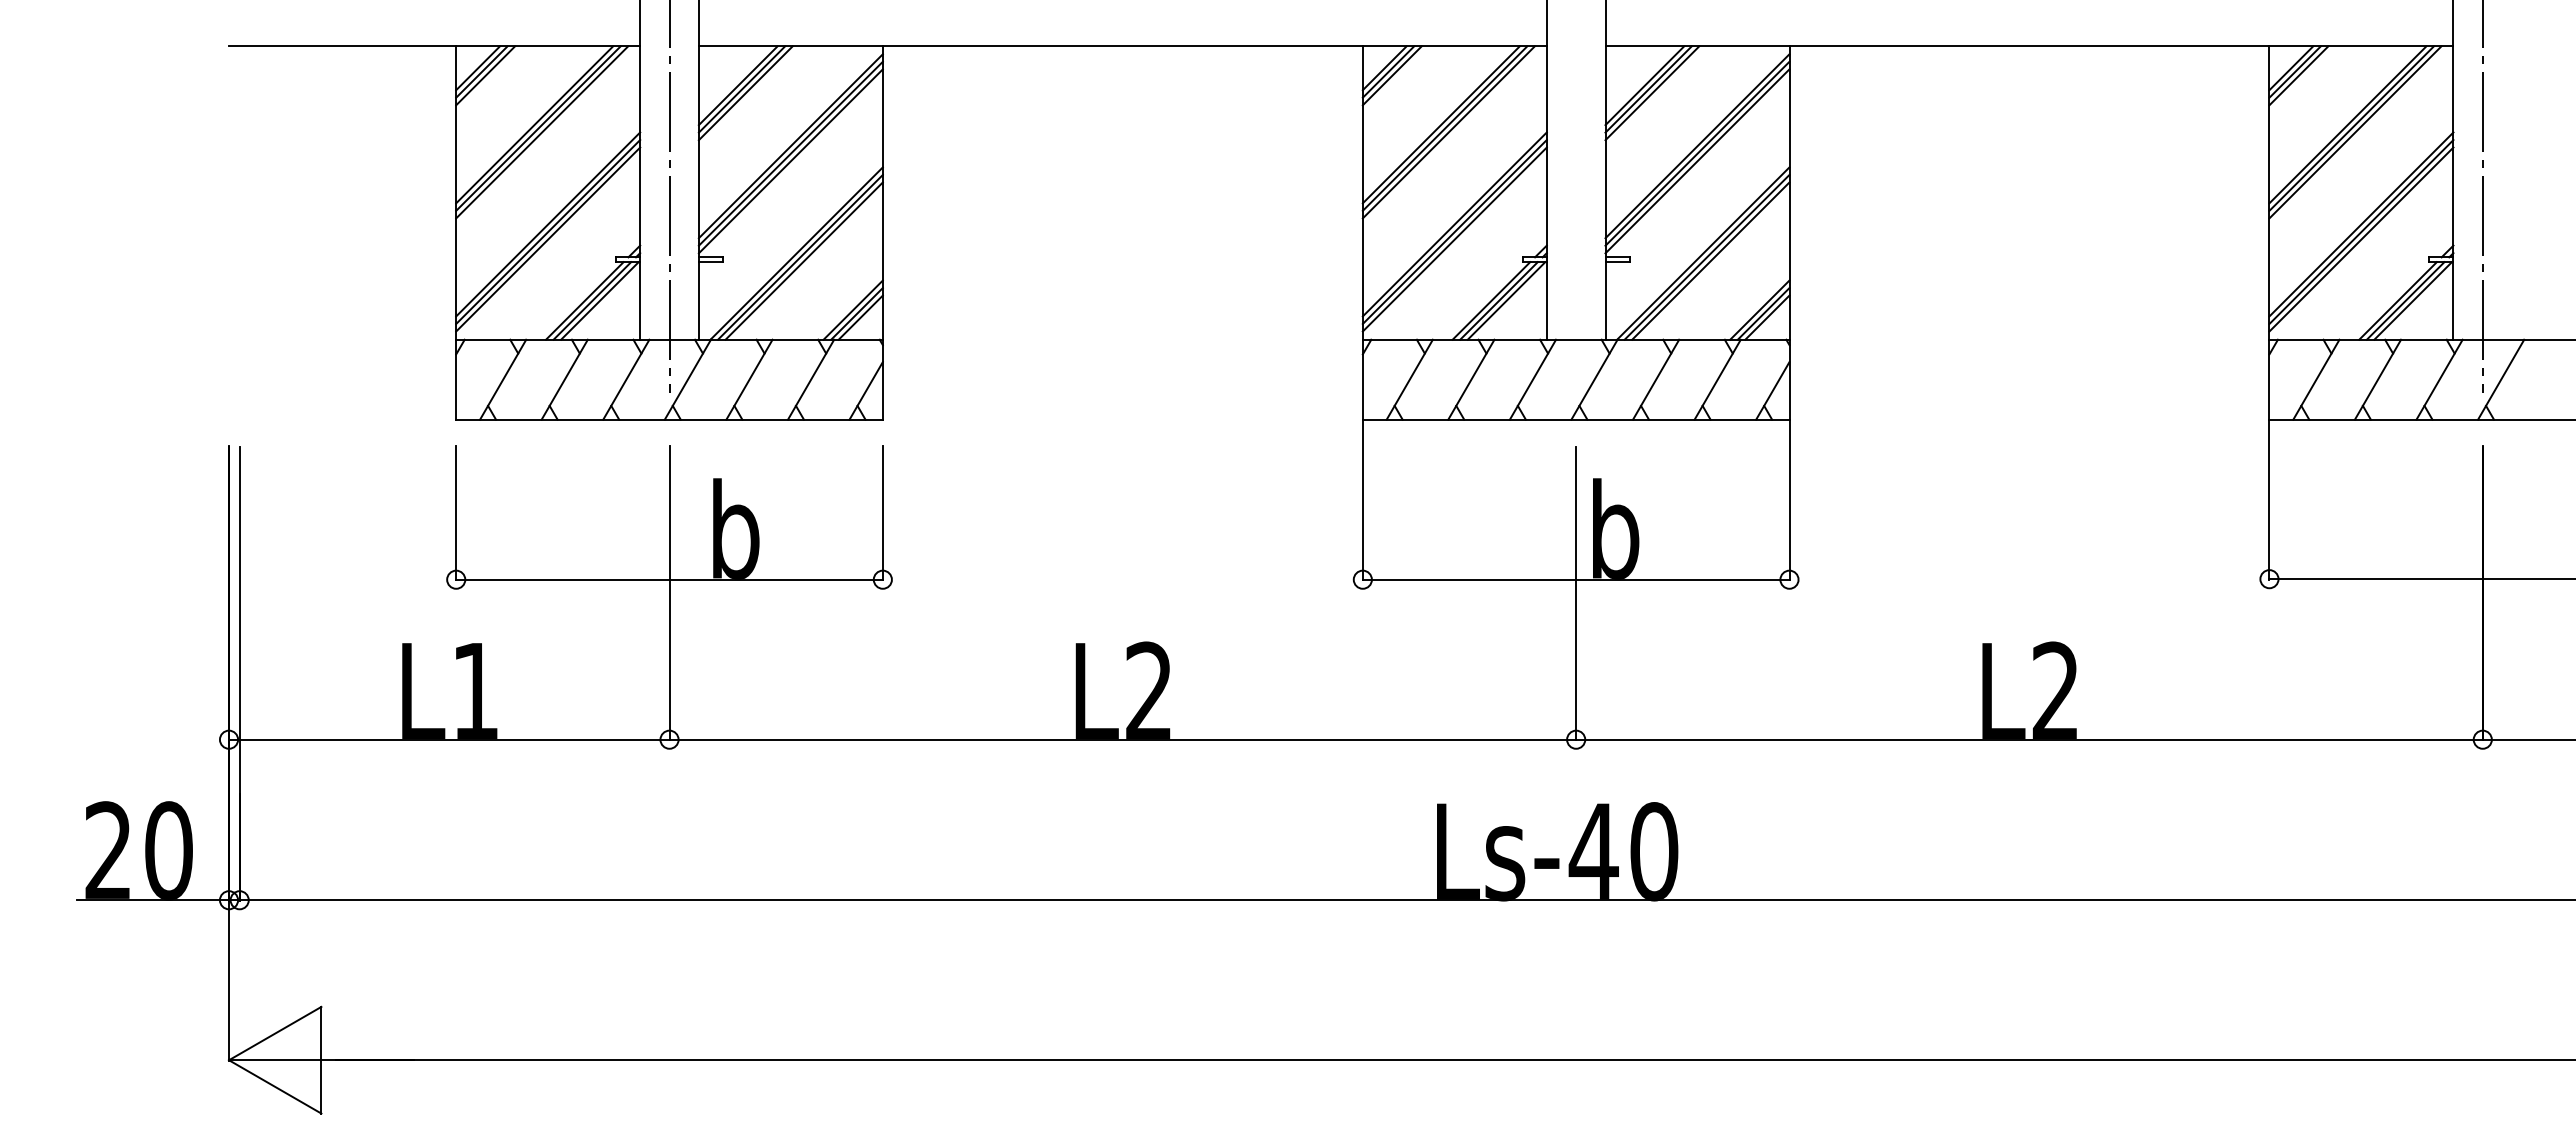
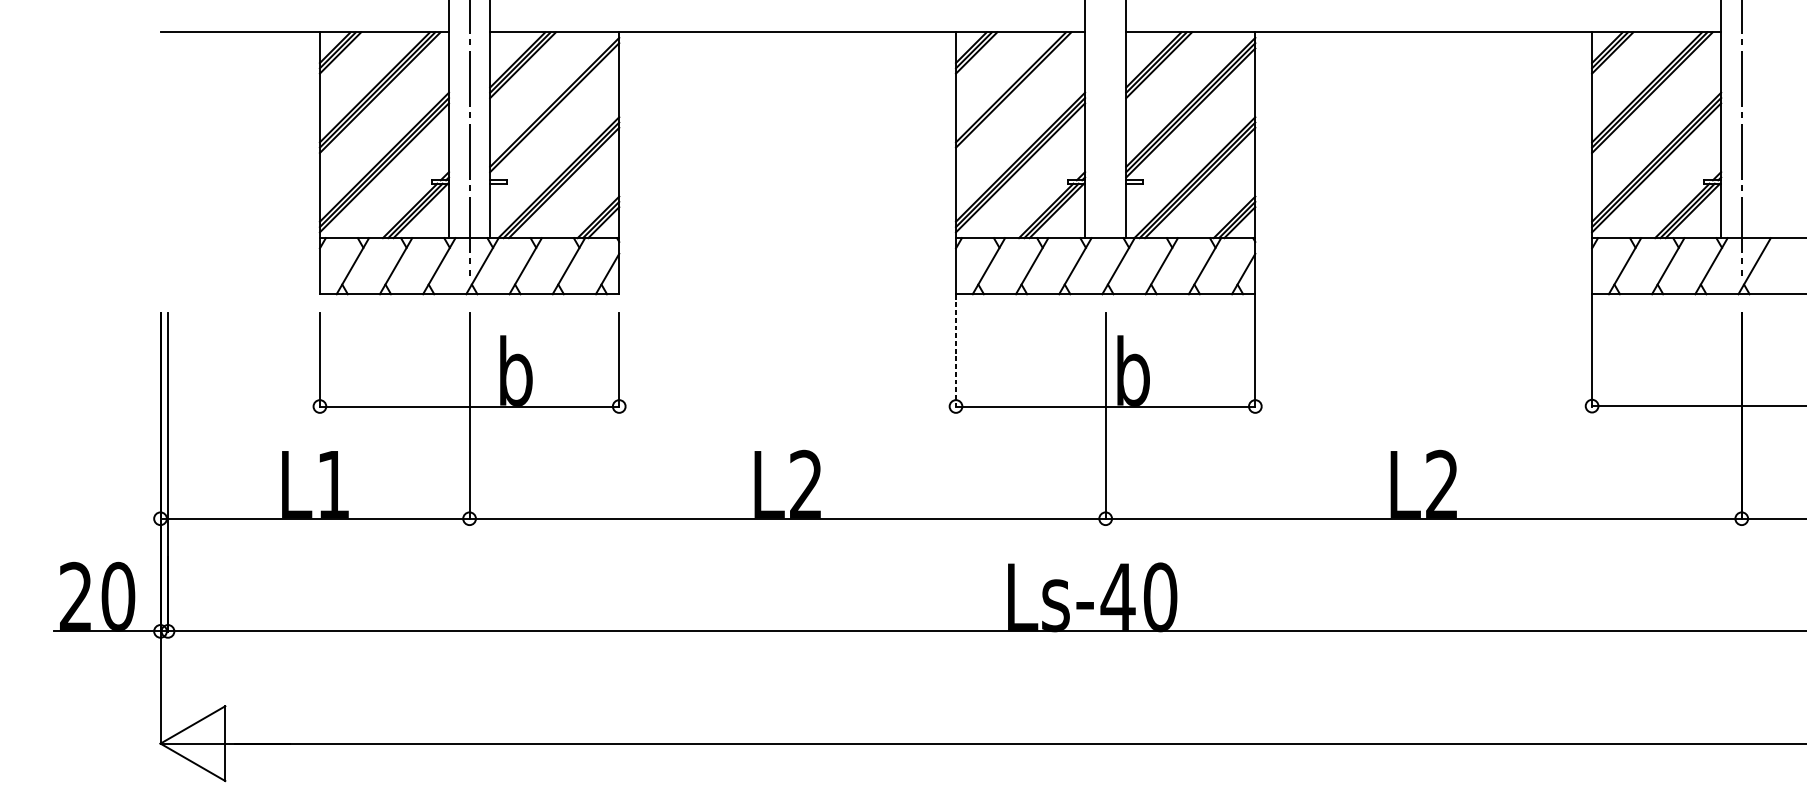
line: (1448, 132) -> (1016, 92), removed
line: (790, 161) -> (554, 113), removed
line: (1362, 500) -> (955, 350), solid -> dashed

